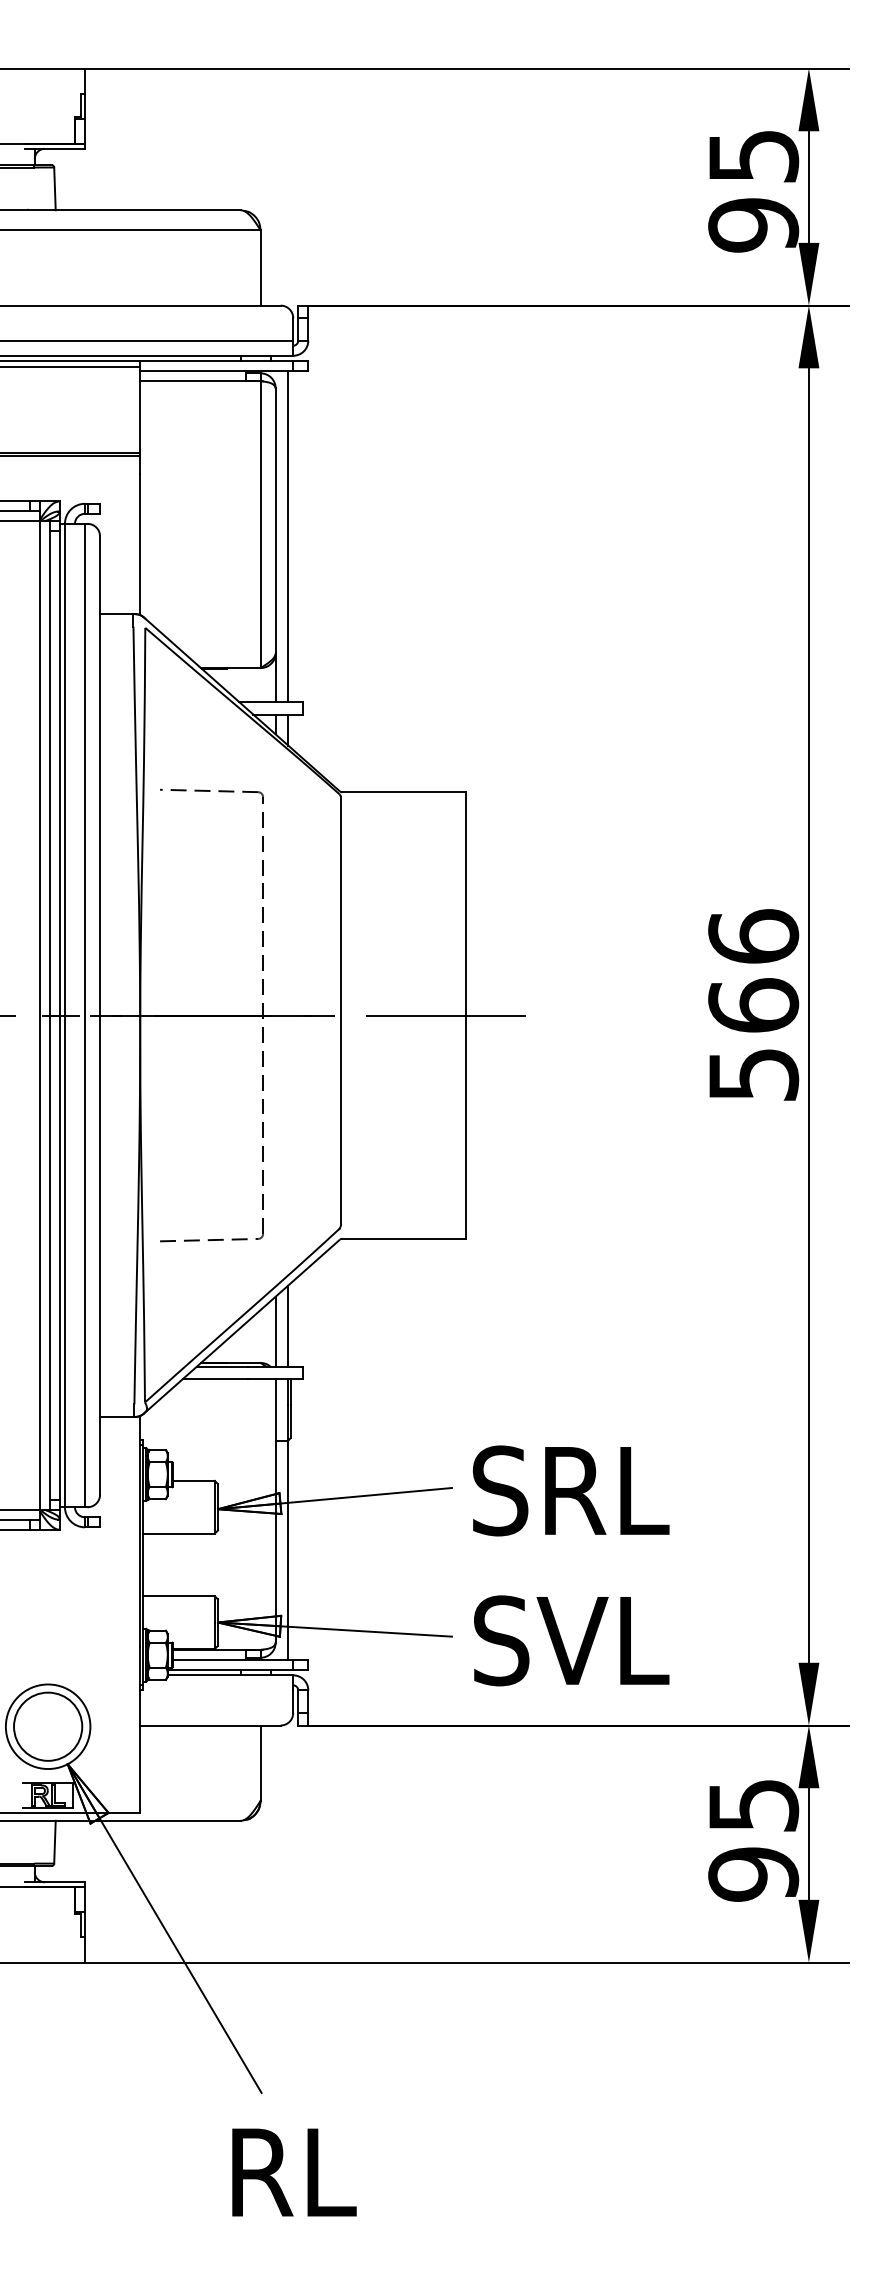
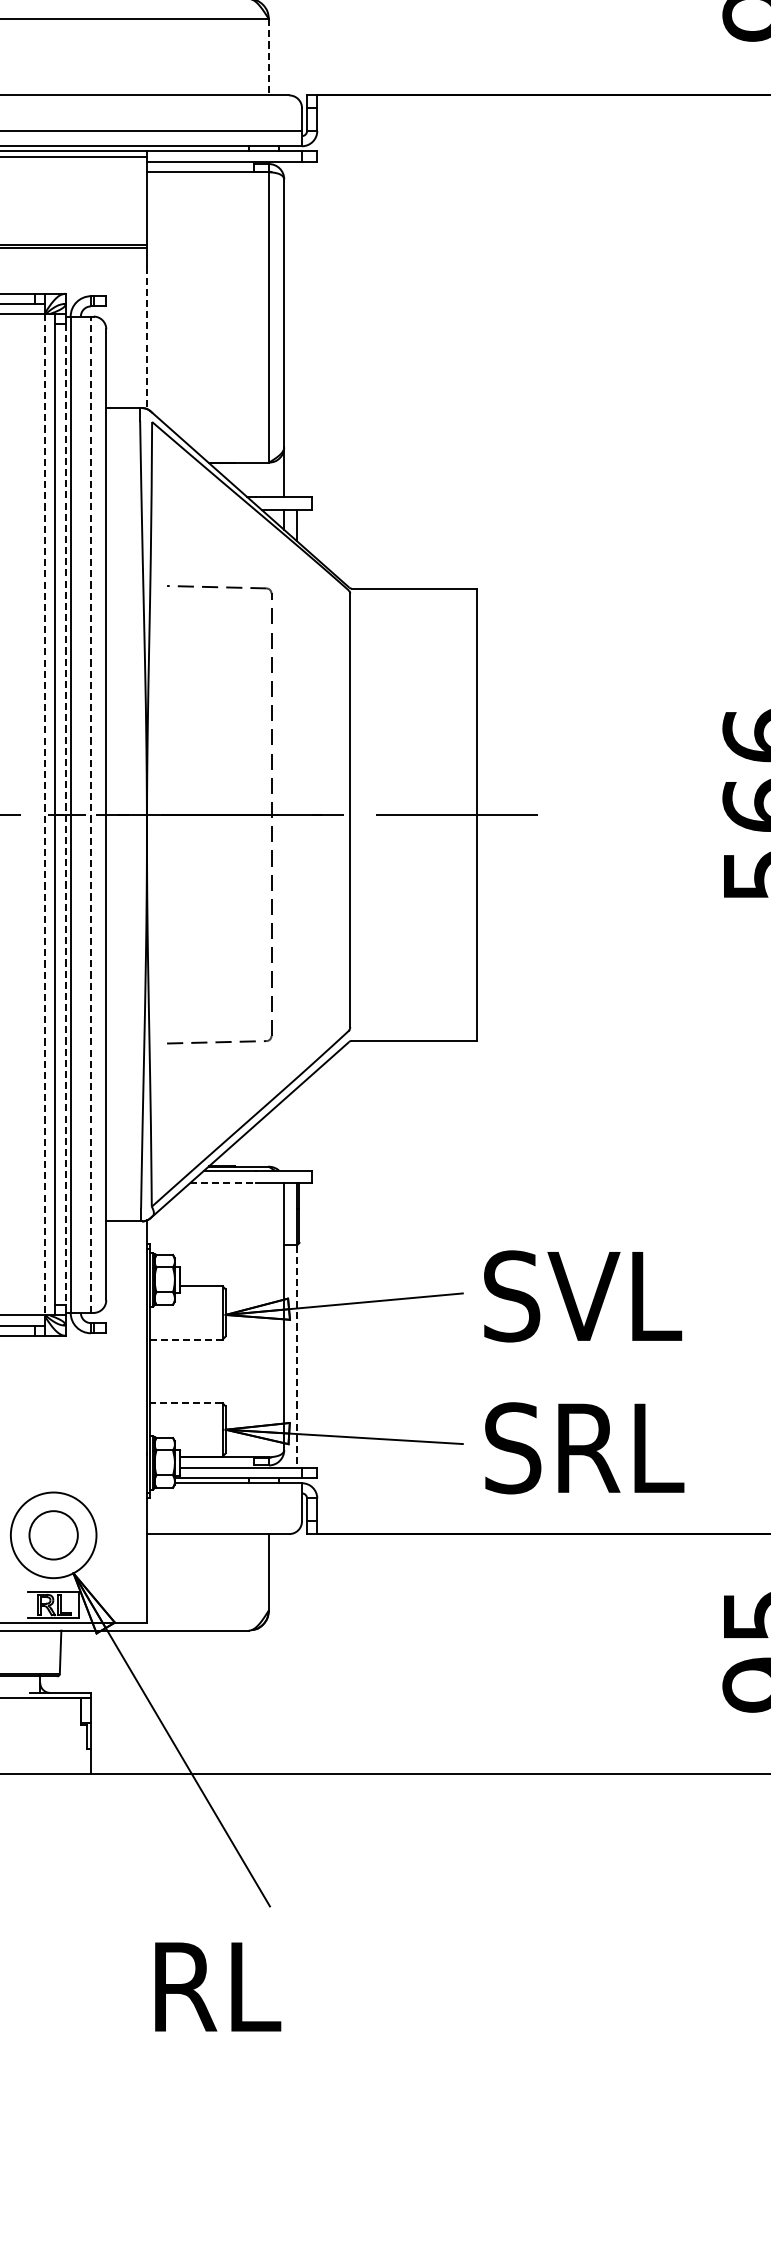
line: (260, 267) -> (268, 56), solid -> dashed
line: (288, 535) -> (297, 328), removed
line: (140, 545) -> (147, 338), solid -> dashed
line: (85, 1015) -> (91, 814), solid -> dashed
line: (39, 1016) -> (44, 815), solid -> dashed
line: (59, 1016) -> (65, 815), solid -> dashed
line: (288, 1325) -> (297, 1128), removed
line: (275, 1331) -> (284, 1134), removed
line: (215, 1379) -> (223, 1183), solid -> dashed
text: (602, 1490) -> (615, 1295), SRL -> SVL
line: (179, 1533) -> (186, 1339), solid -> dashed
line: (288, 1550) -> (297, 1356), solid -> dashed
line: (178, 1596) -> (185, 1403), solid -> dashed
text: (603, 1640) -> (616, 1447), SVL -> SRL
circle: (48, 1726) -> (54, 1535), size x0.7
text: (294, 2172) -> (218, 1986), moved

